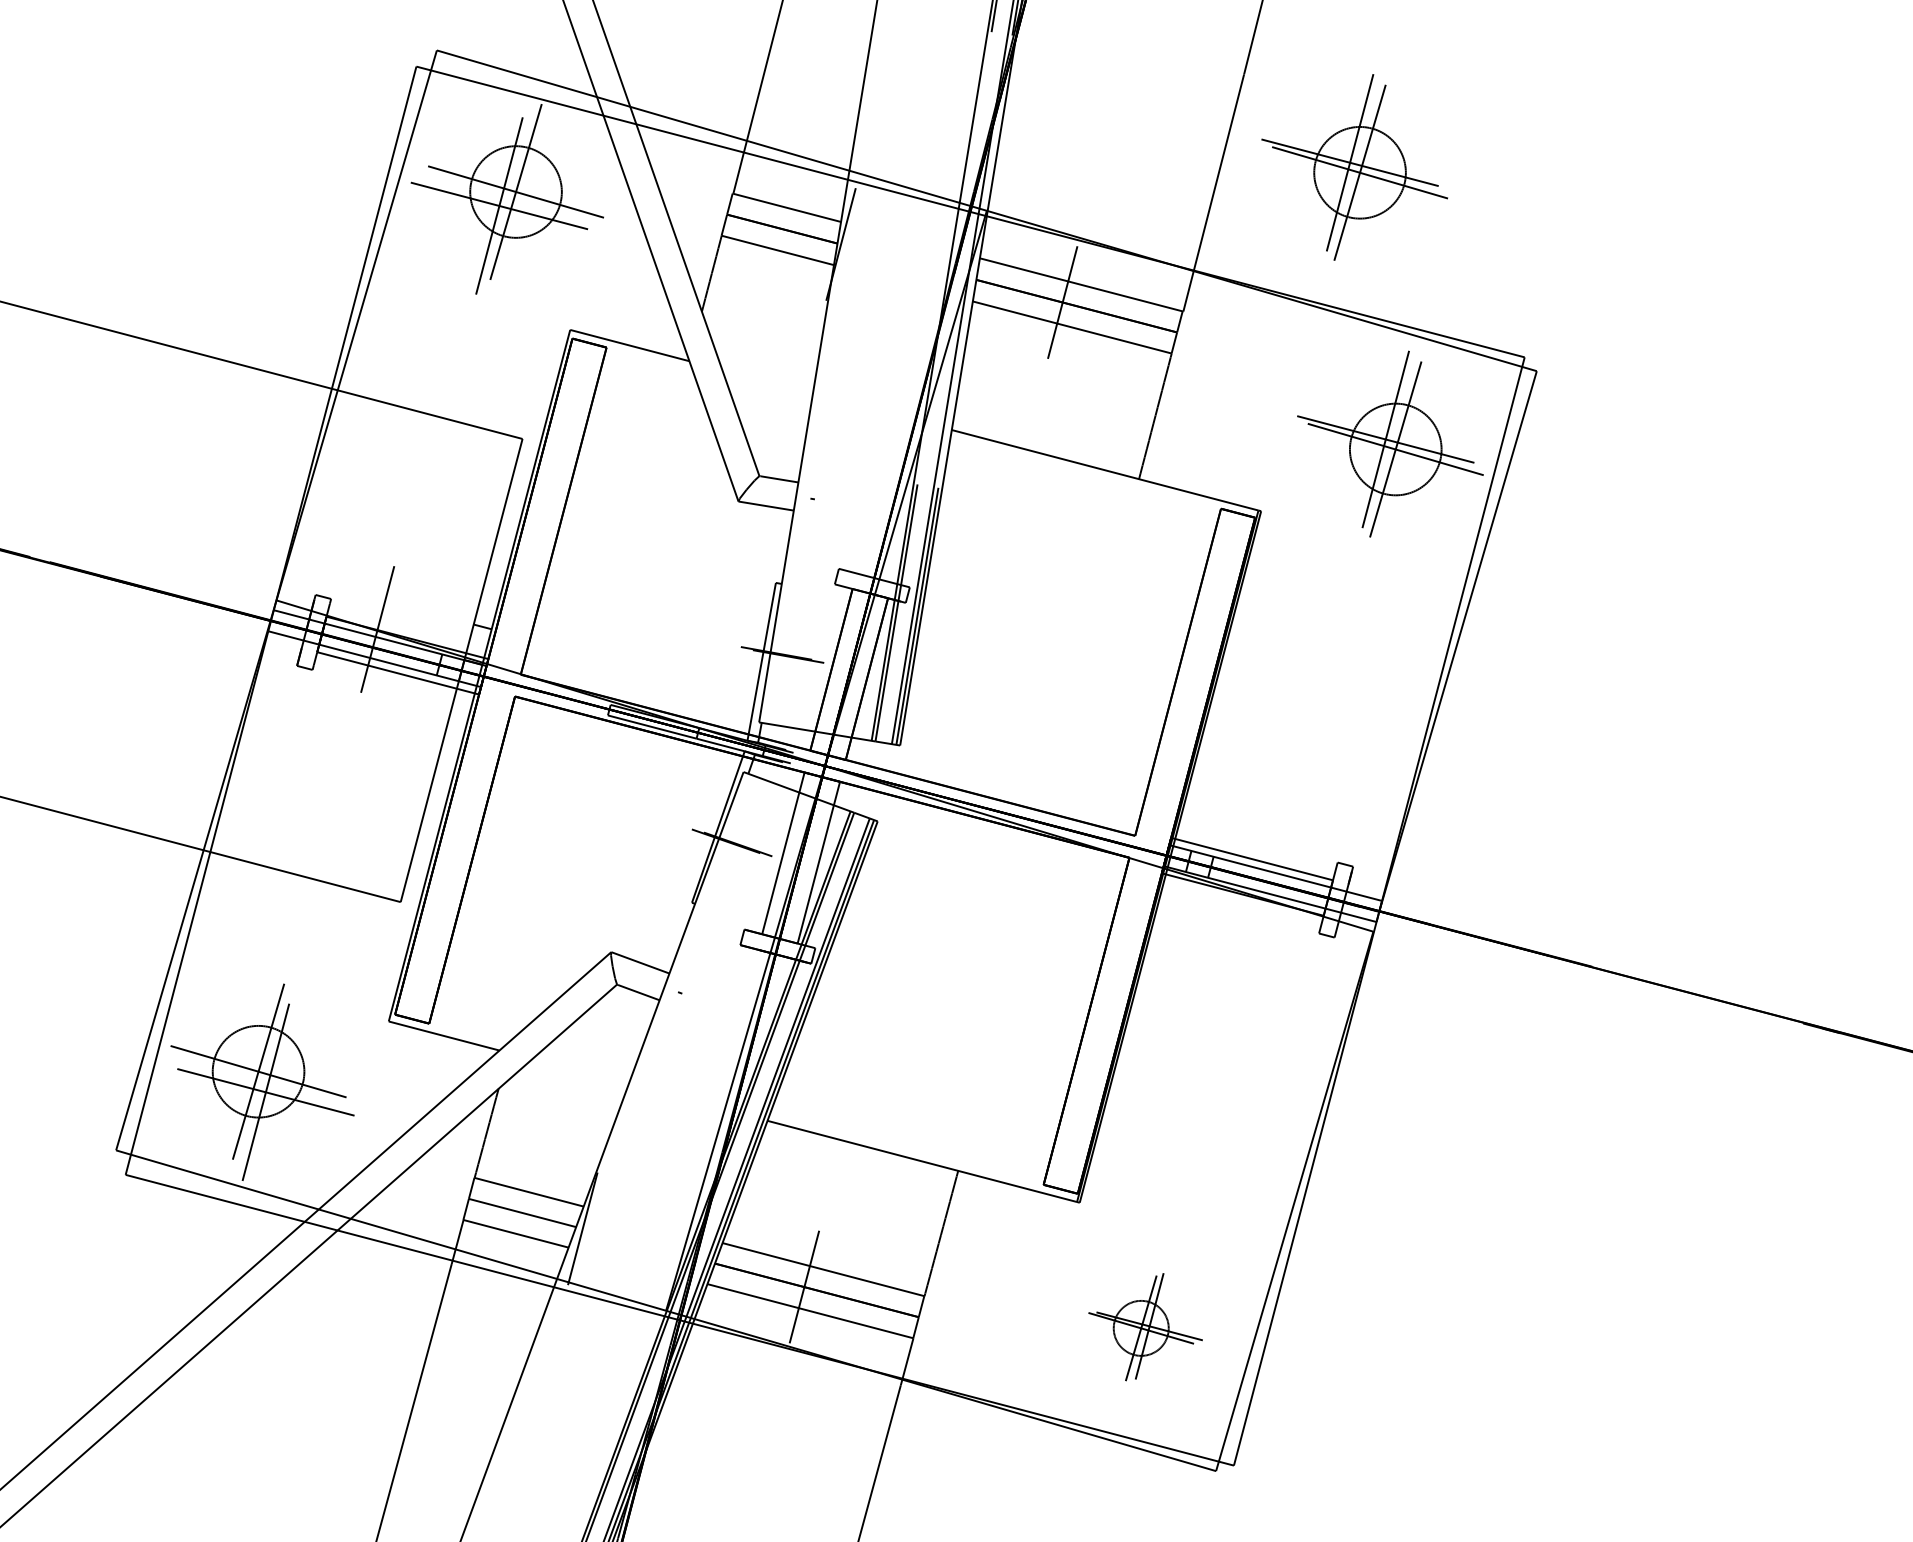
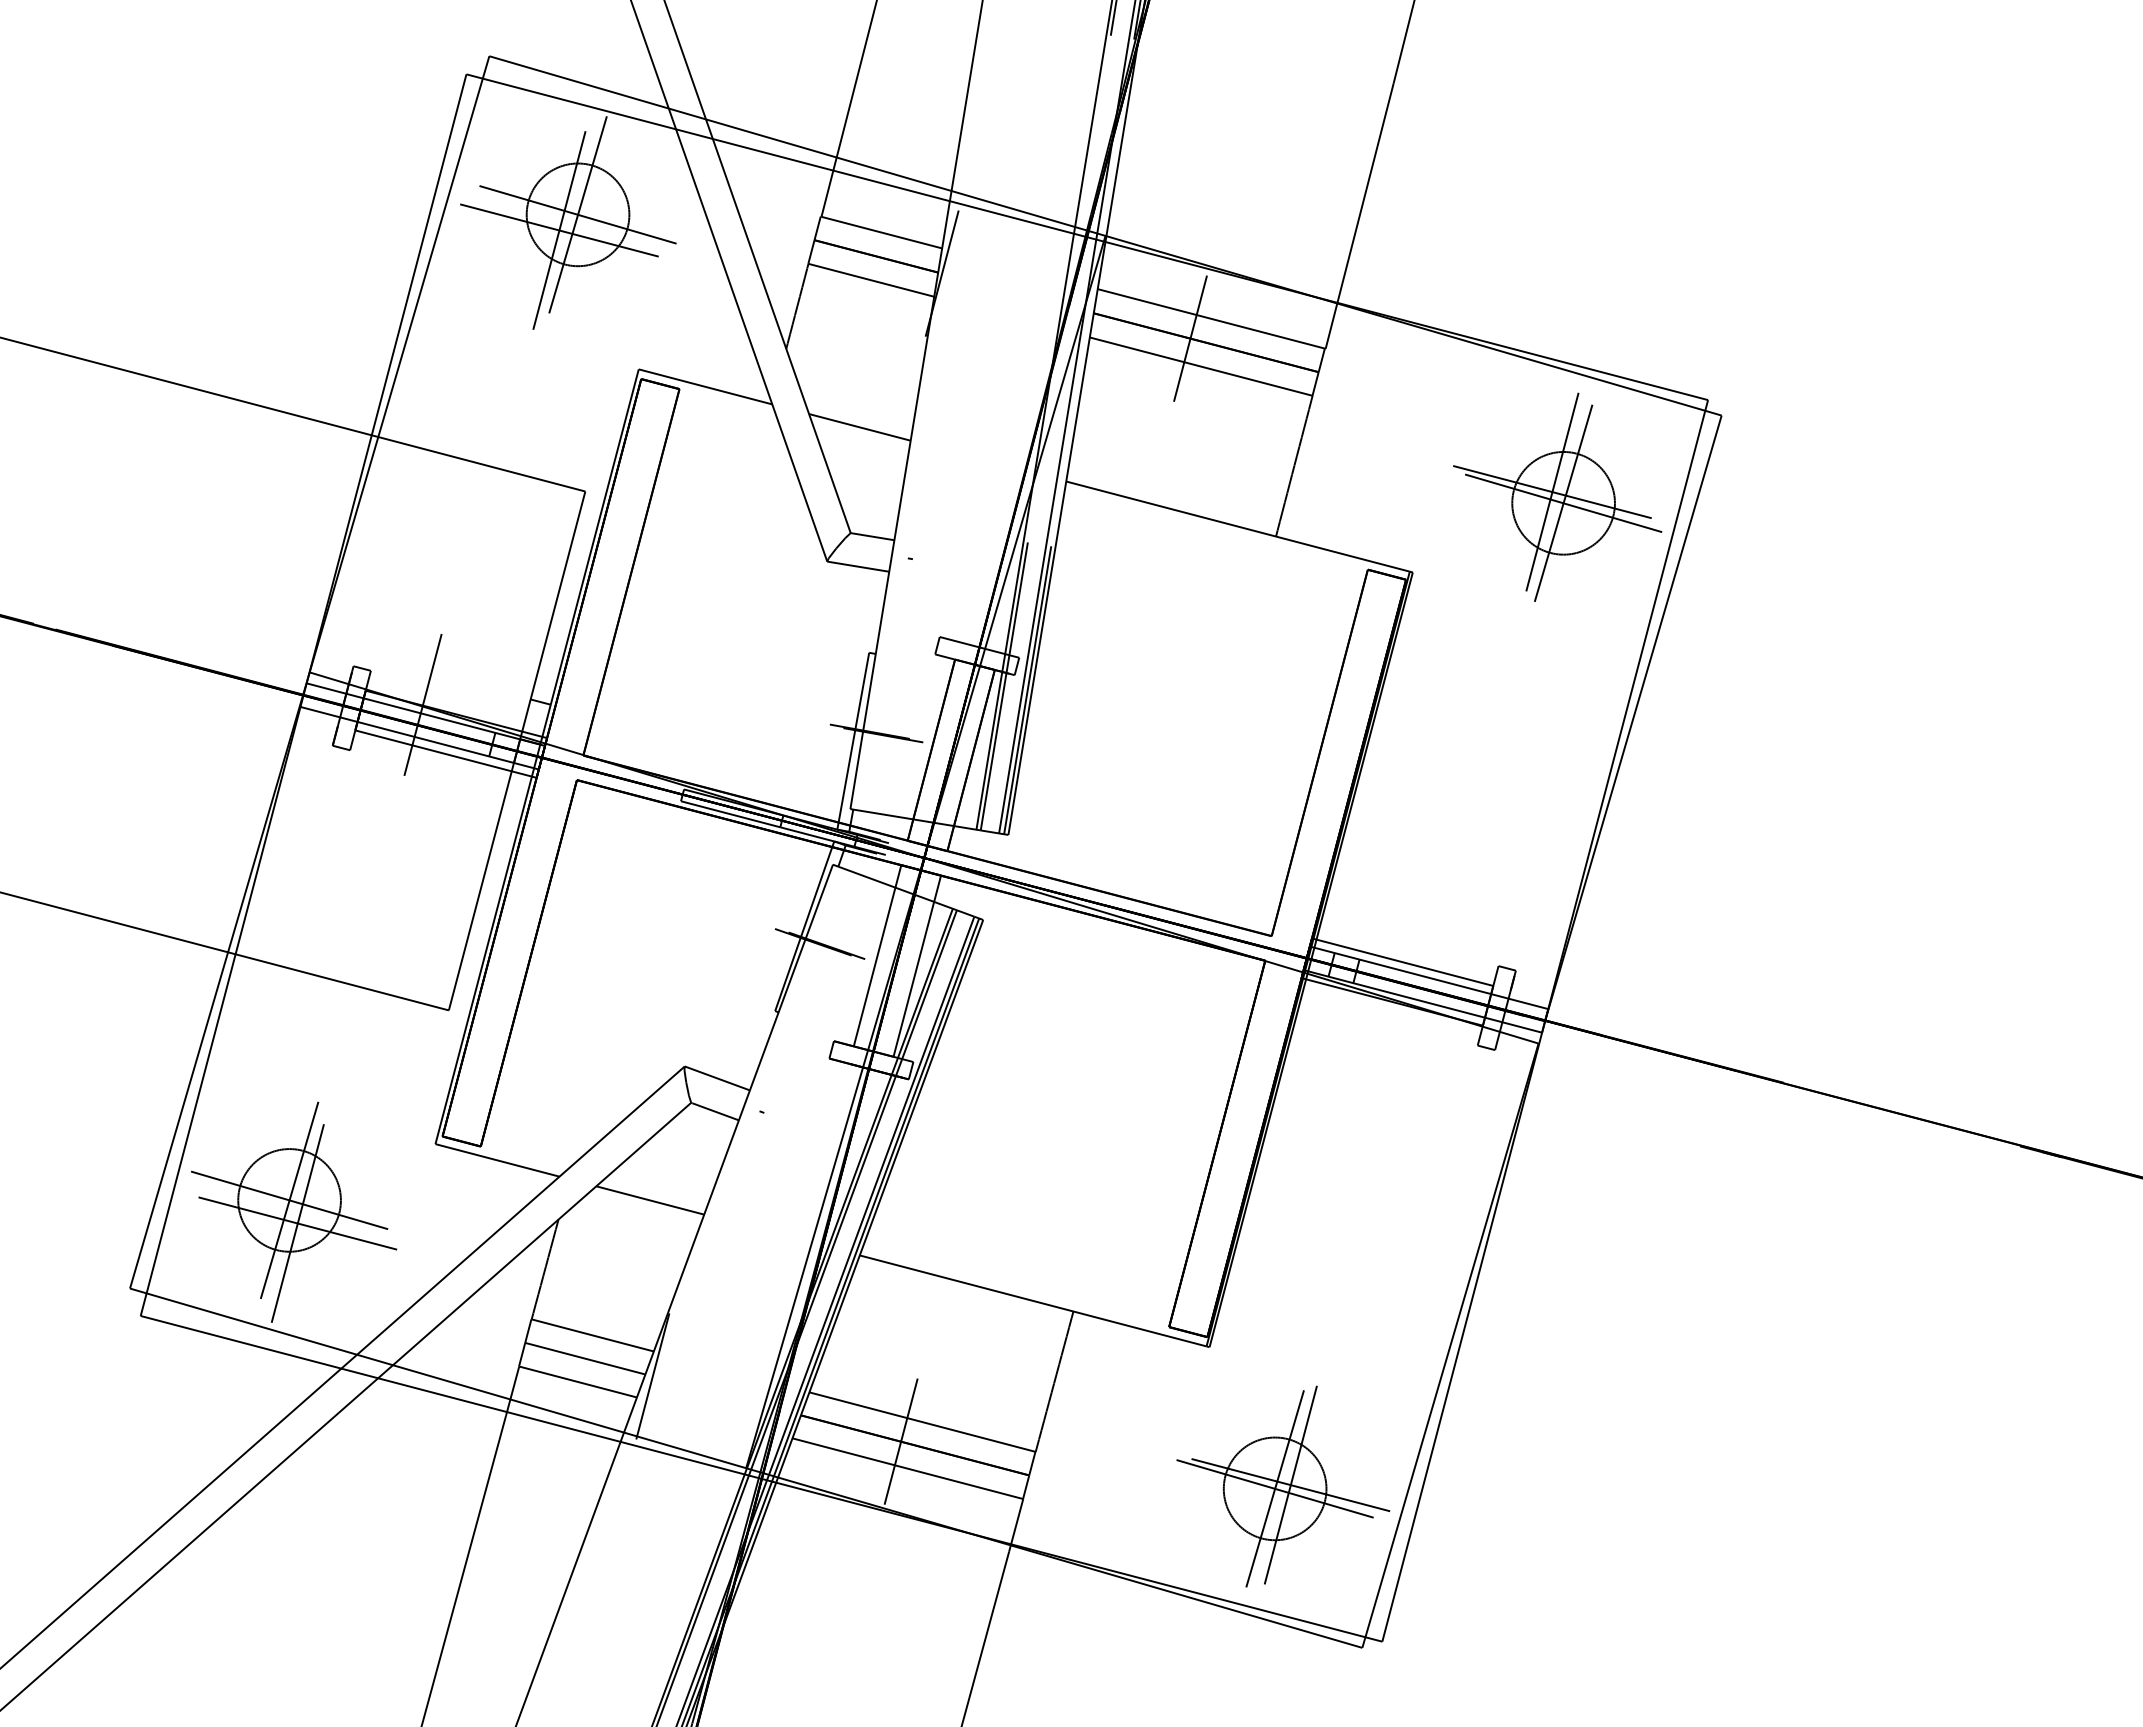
part: (1354, 166) -> (1517, 186), removed
line: (767, 381) -> (859, 427), added
line: (580, 1071) -> (650, 1200), added
part: (1145, 1327) -> (1283, 1486), size x1.67

